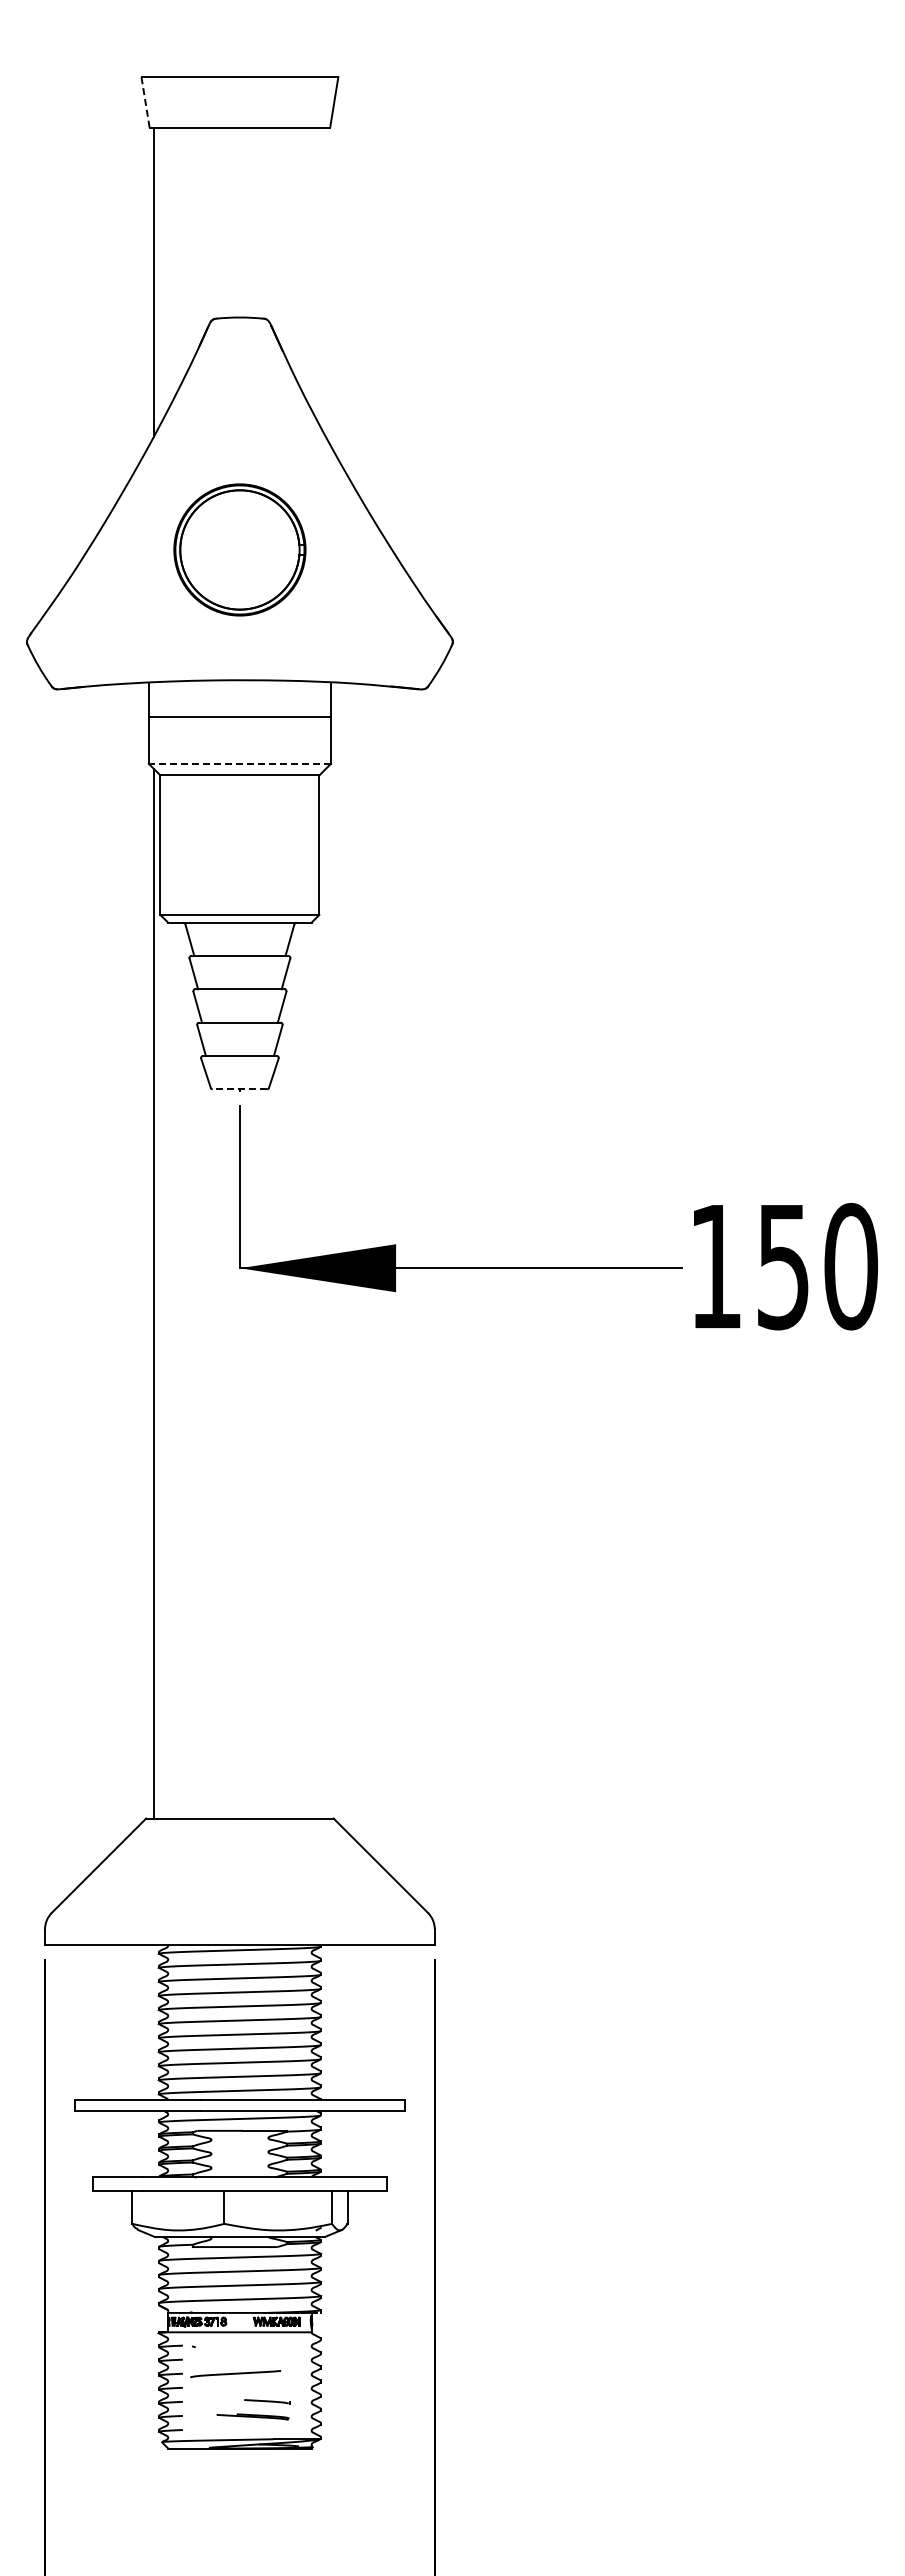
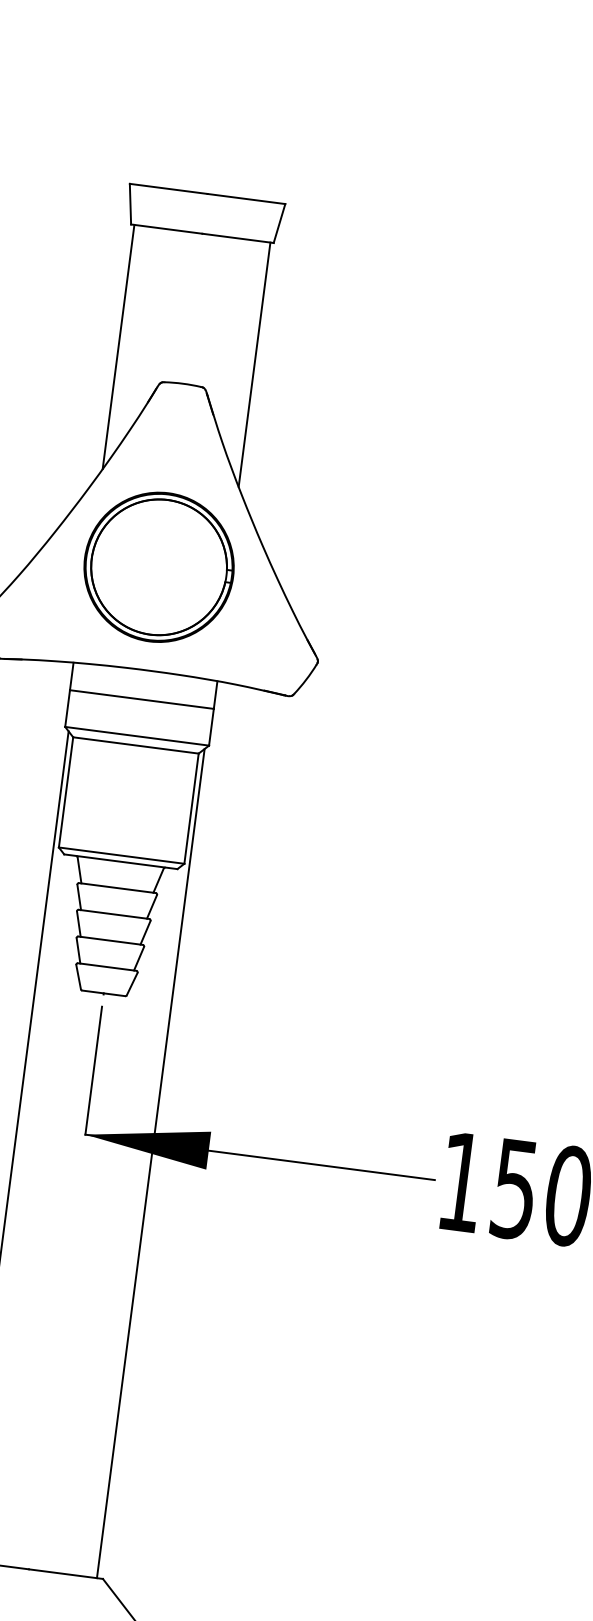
line: (145, 102) -> (130, 204), dashed -> solid
line: (326, 281) -> (255, 364), added
part: (239, 549) -> (158, 566), size x1.43
line: (239, 763) -> (136, 735), dashed -> solid
line: (239, 1089) -> (103, 993), dashed -> solid
line: (326, 1293) -> (151, 1163), added

